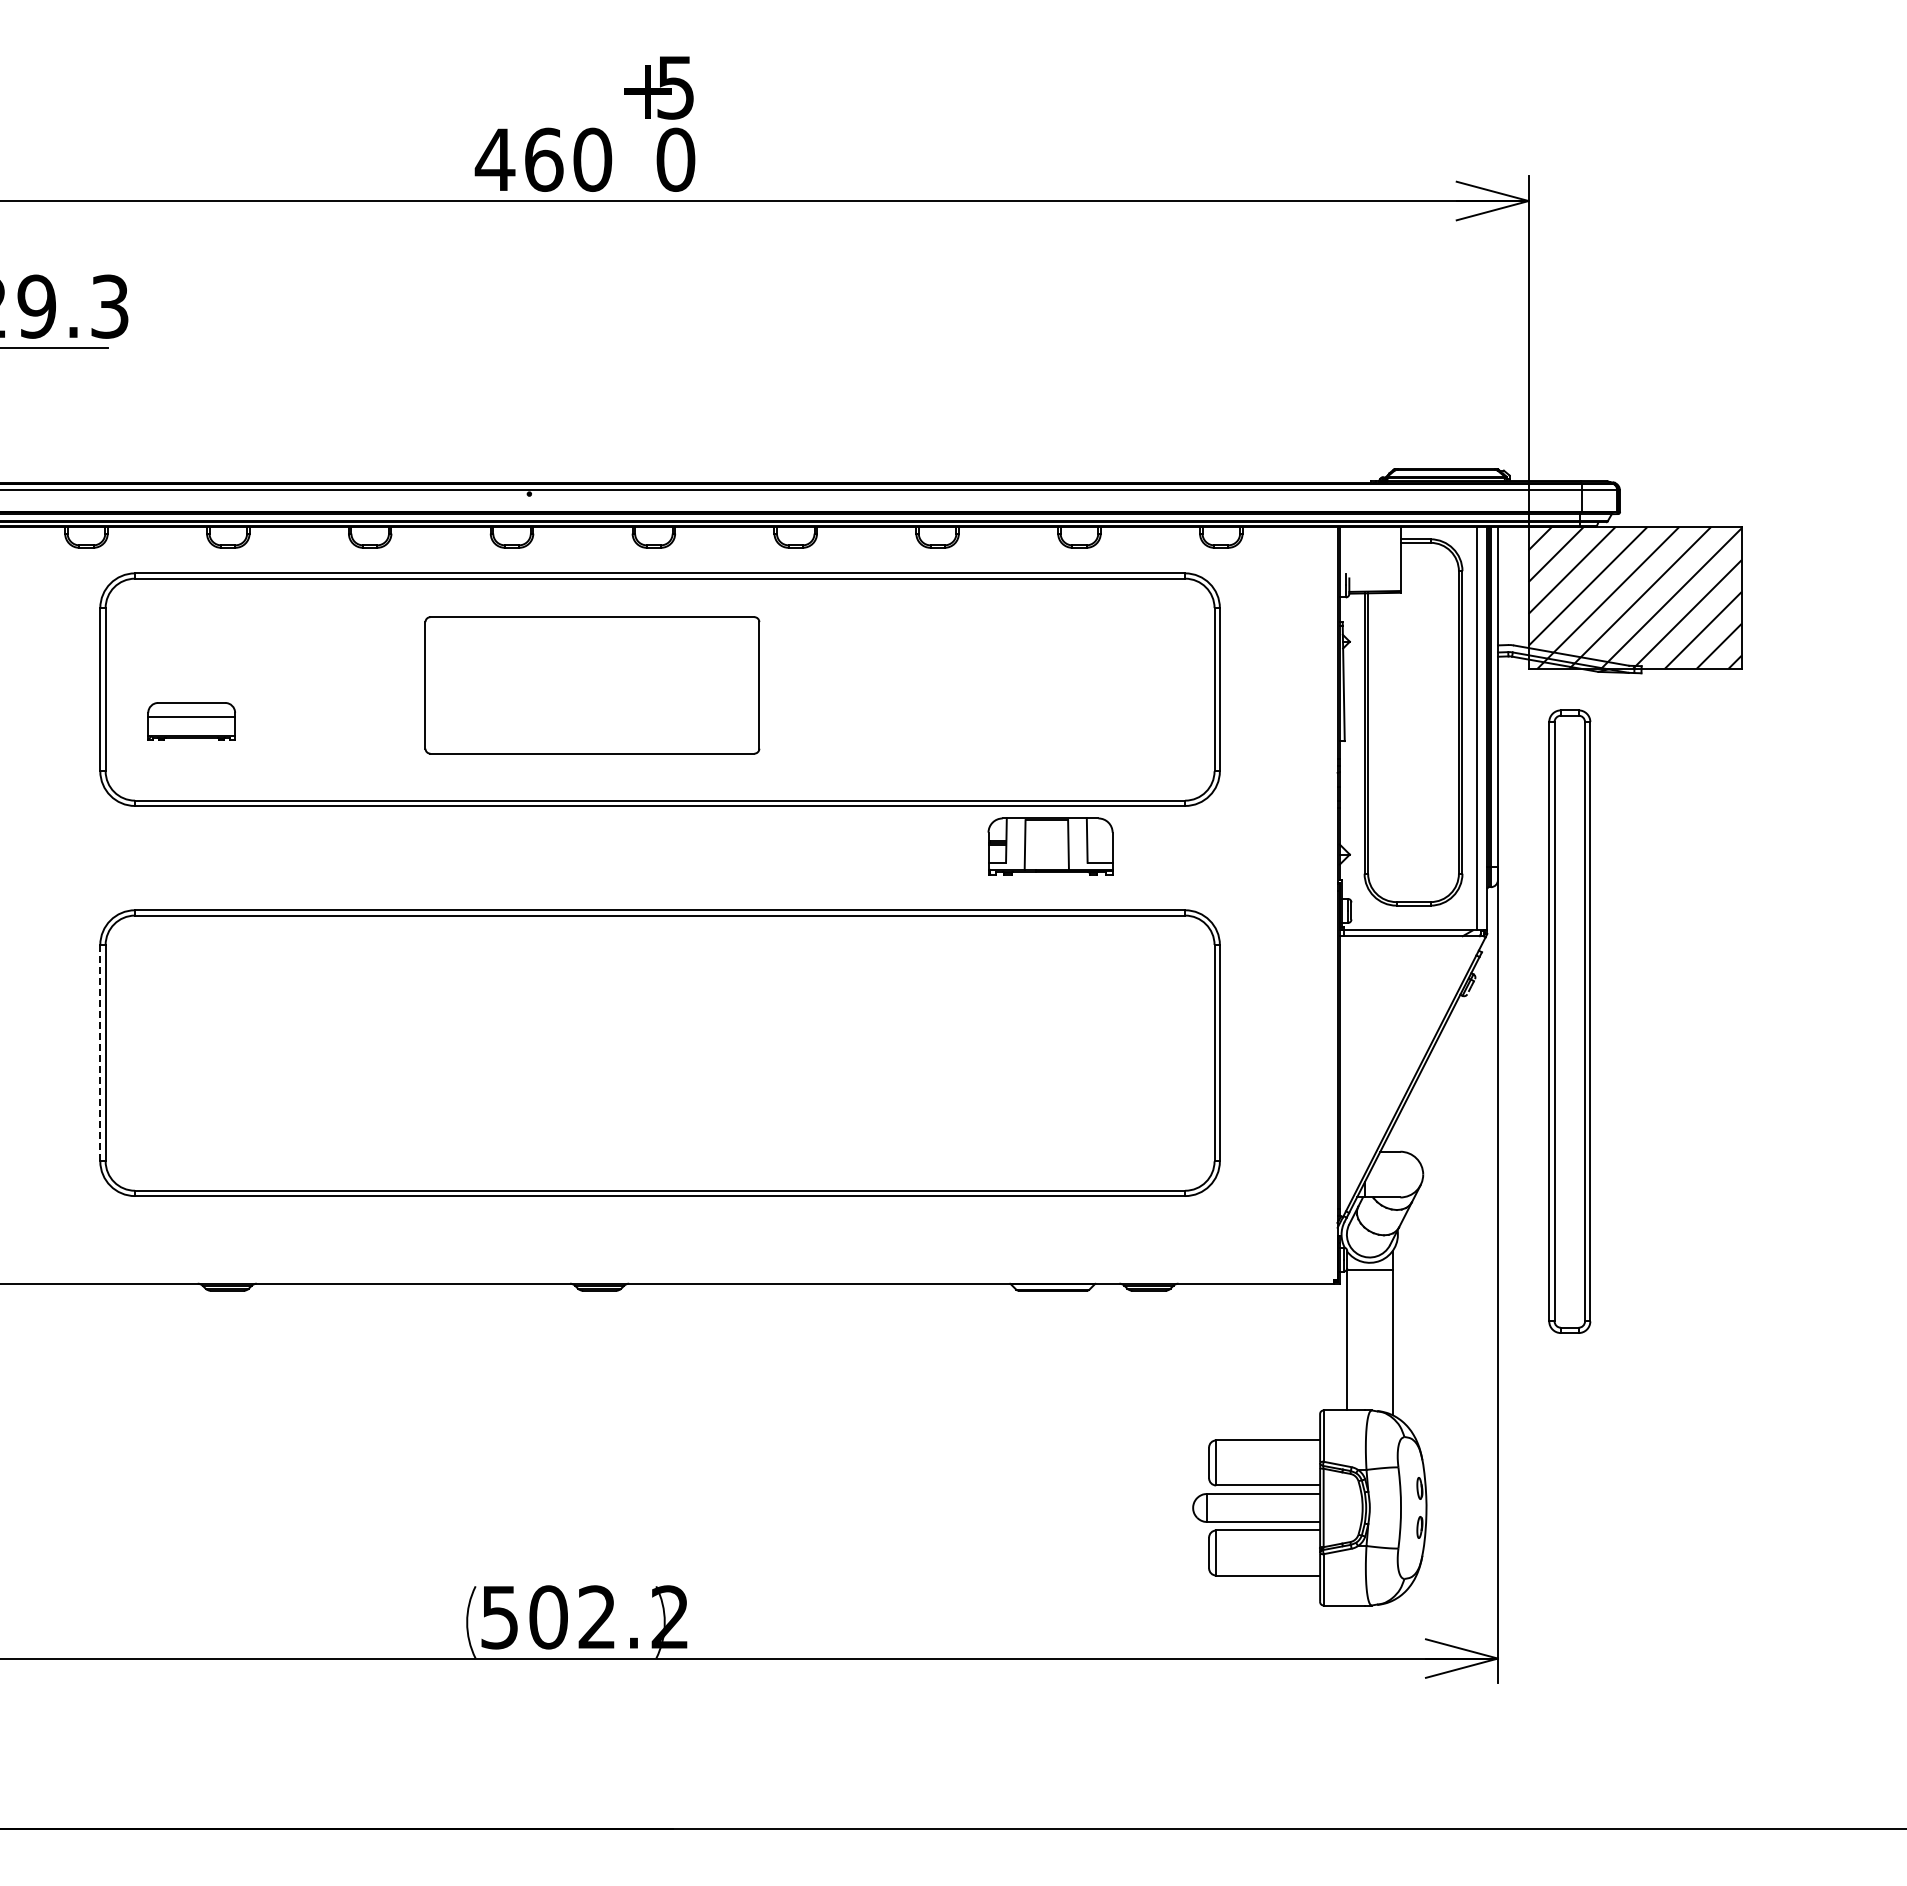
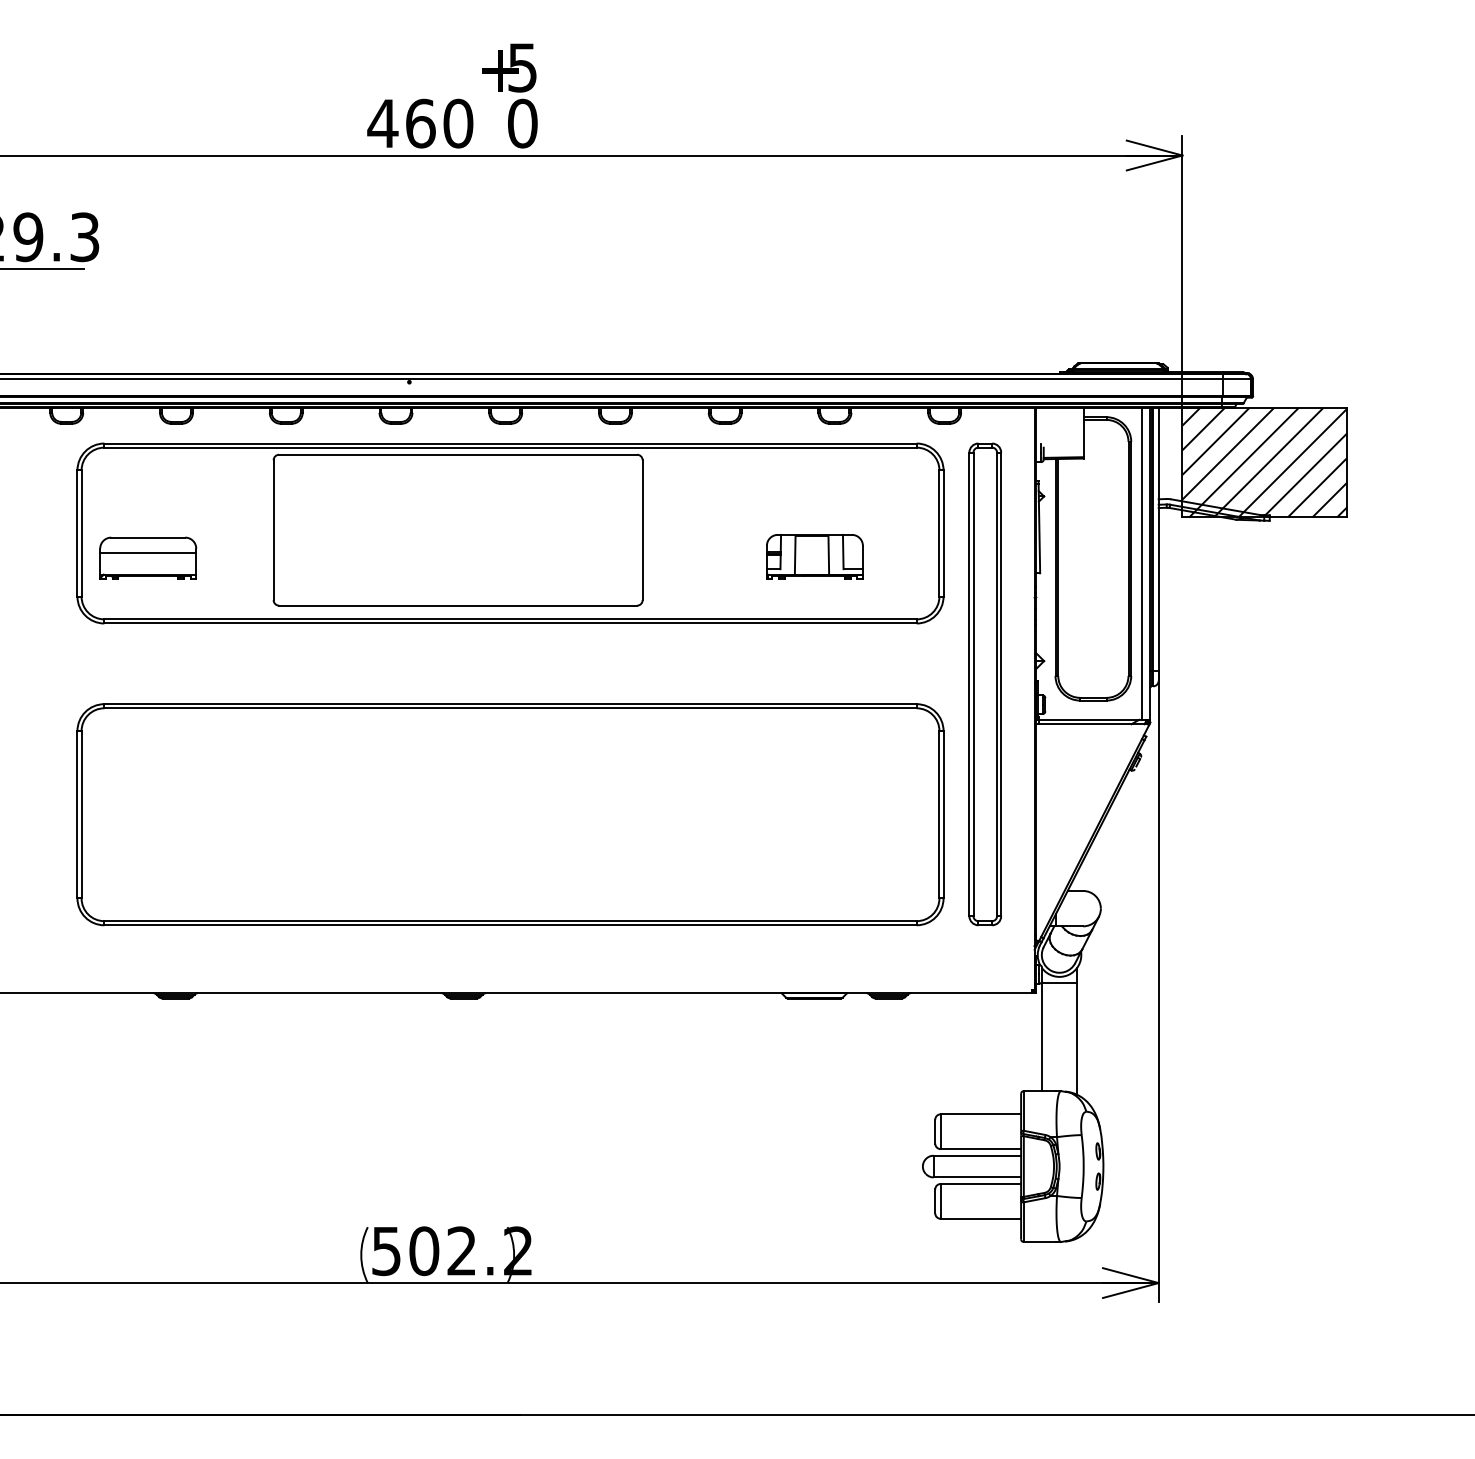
part: (592, 685) -> (458, 530), size x1.43
part: (191, 721) -> (148, 558), size x1.43
part: (1050, 846) -> (814, 556), moved
part: (1569, 1021) -> (985, 684), moved
line: (100, 1053) -> (77, 814), dashed -> solid

